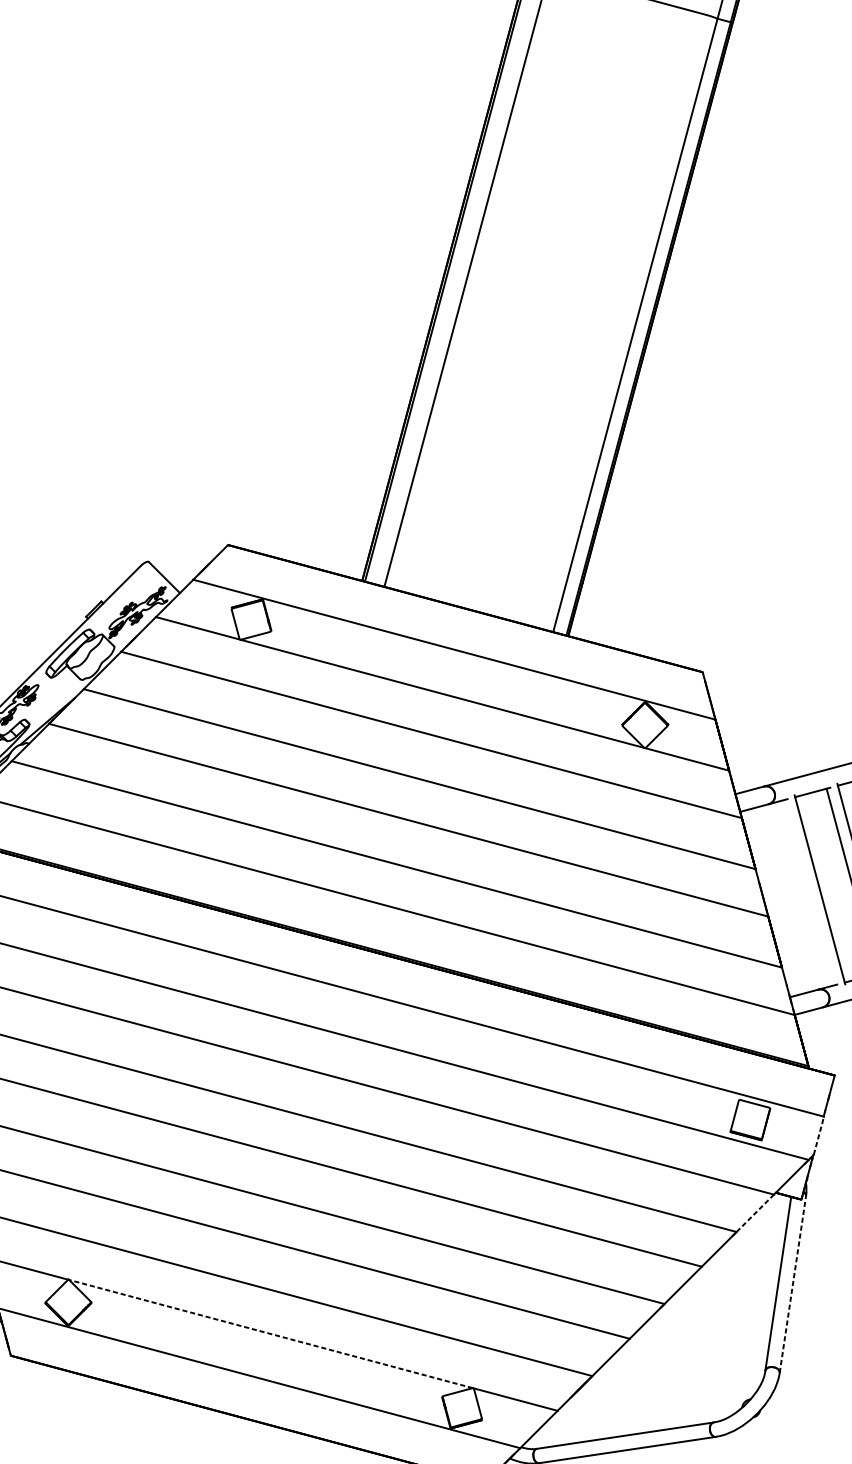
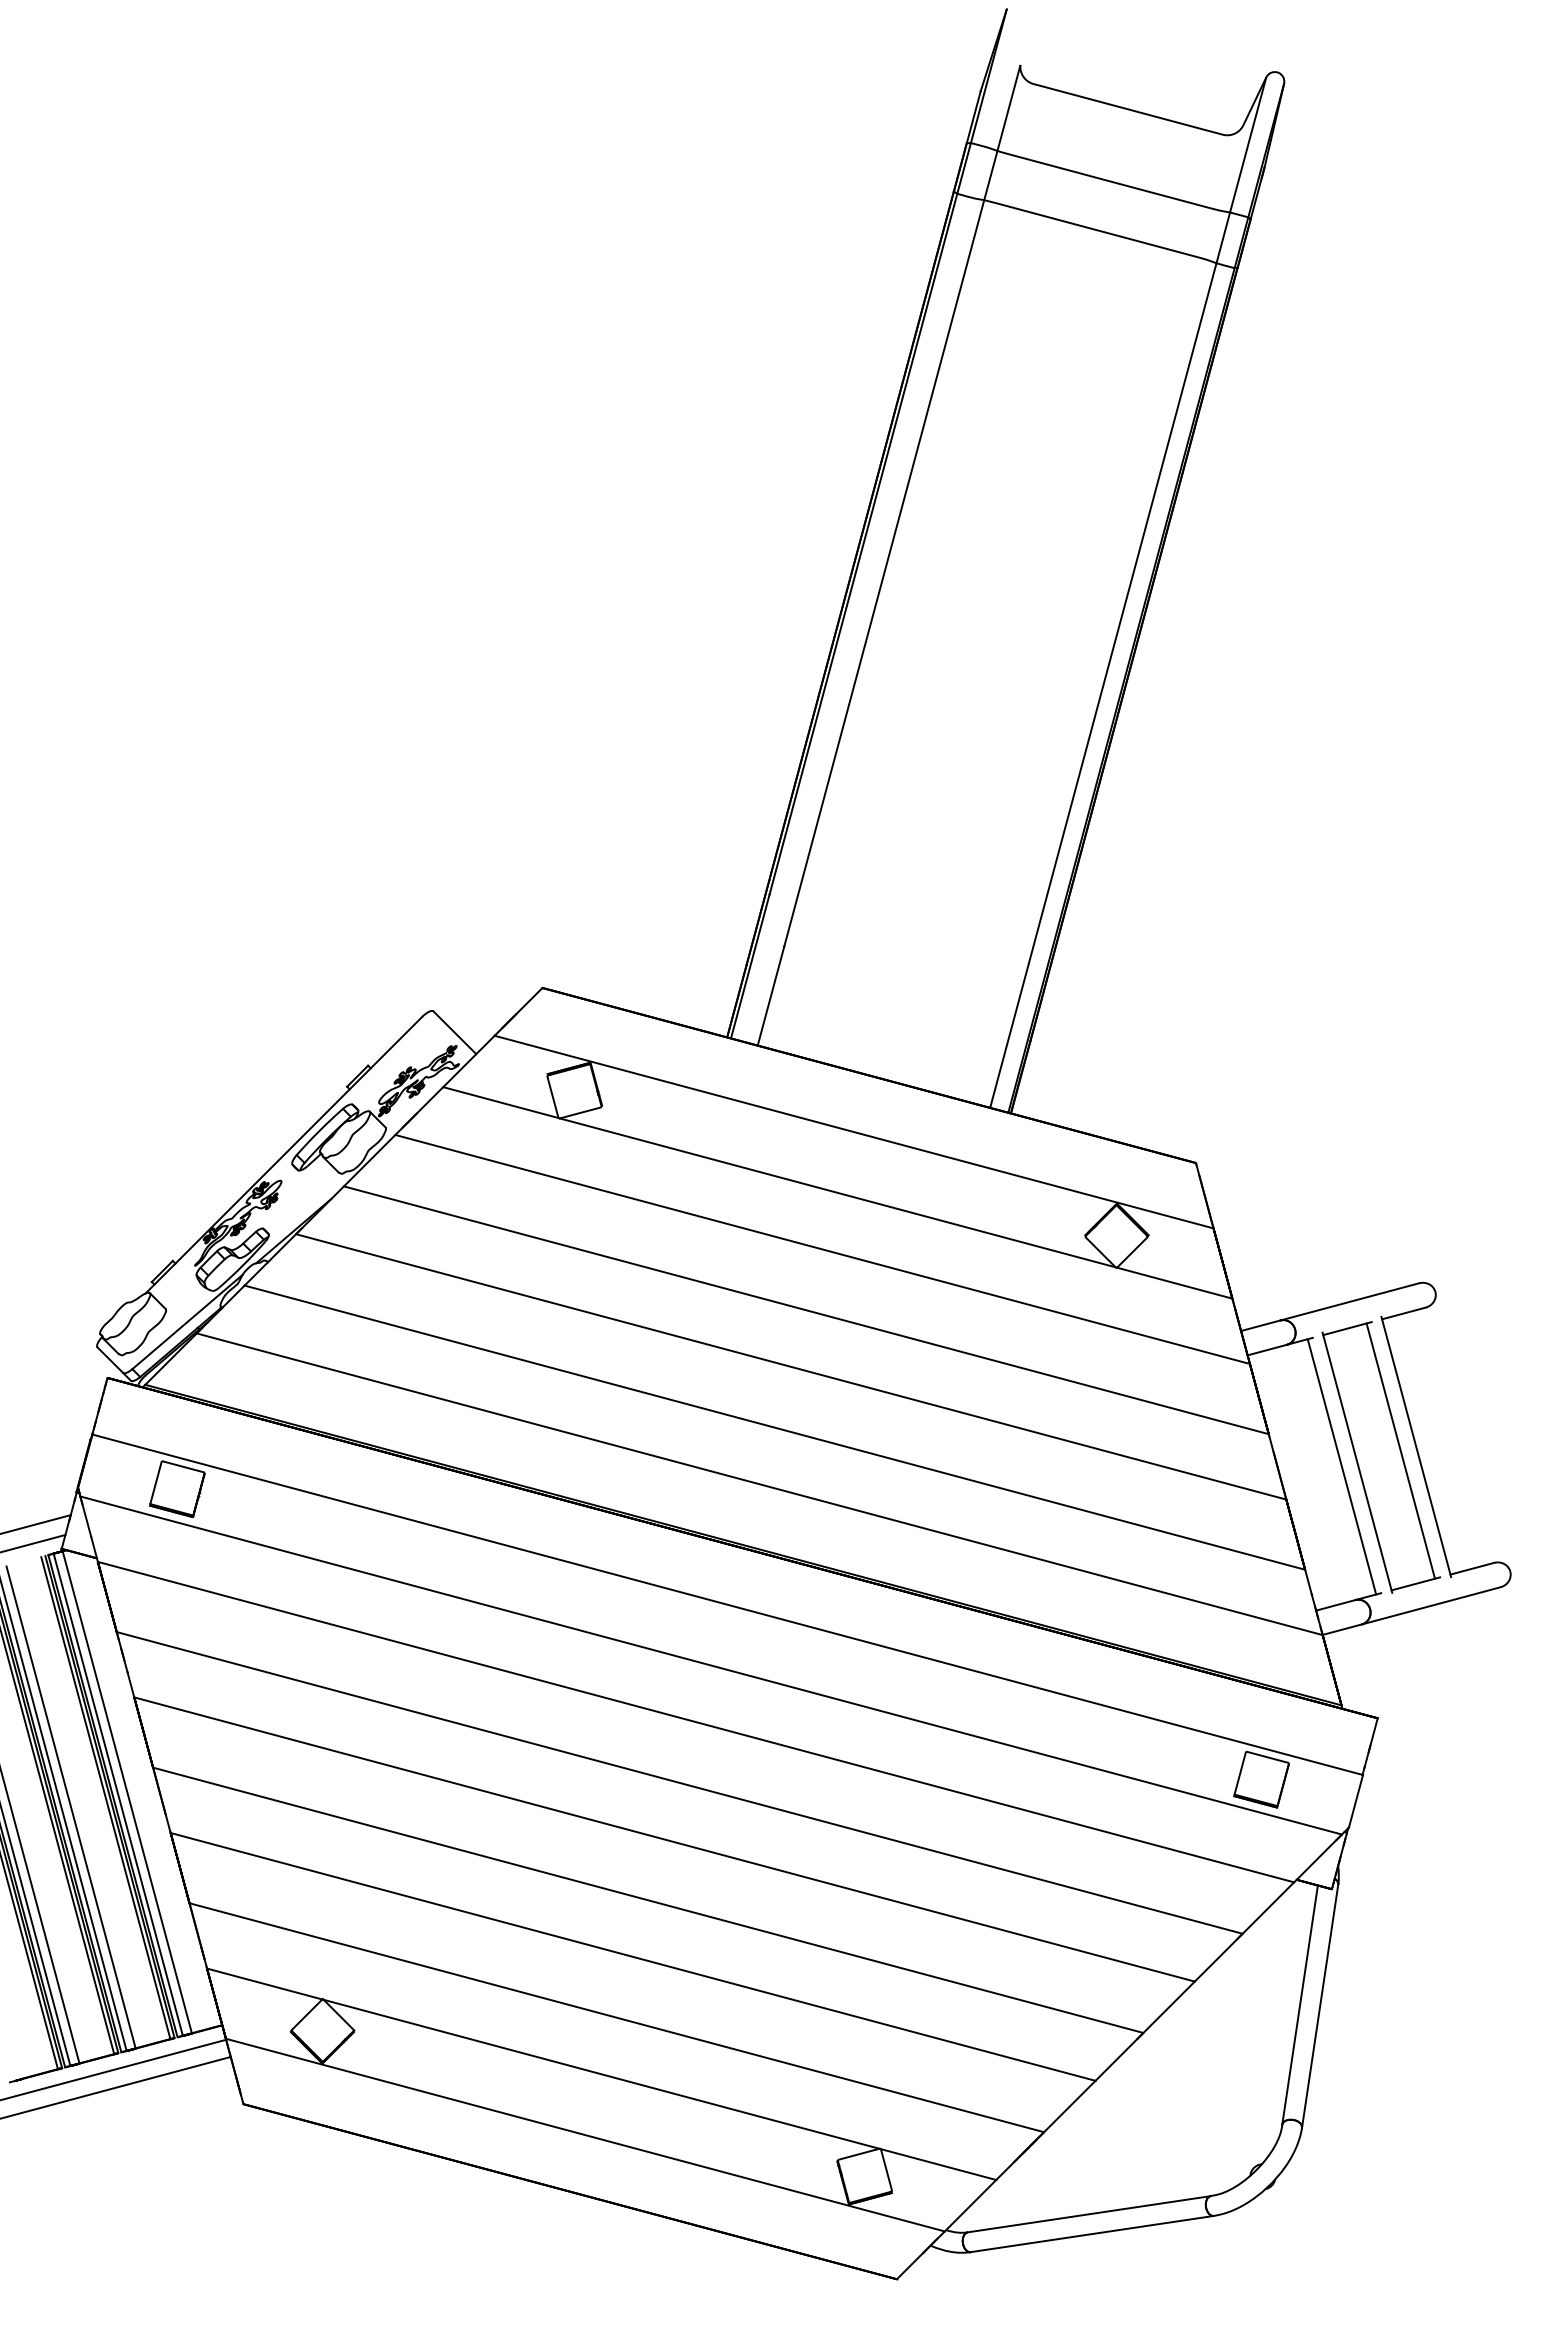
line: (808, 892) -> (1341, 1466), added
line: (819, 1135) -> (1356, 1800), dashed -> solid
line: (755, 1212) -> (1268, 1907), dashed -> solid
line: (793, 1284) -> (1320, 2006), dashed -> solid
line: (270, 1334) -> (601, 2074), dashed -> solid

